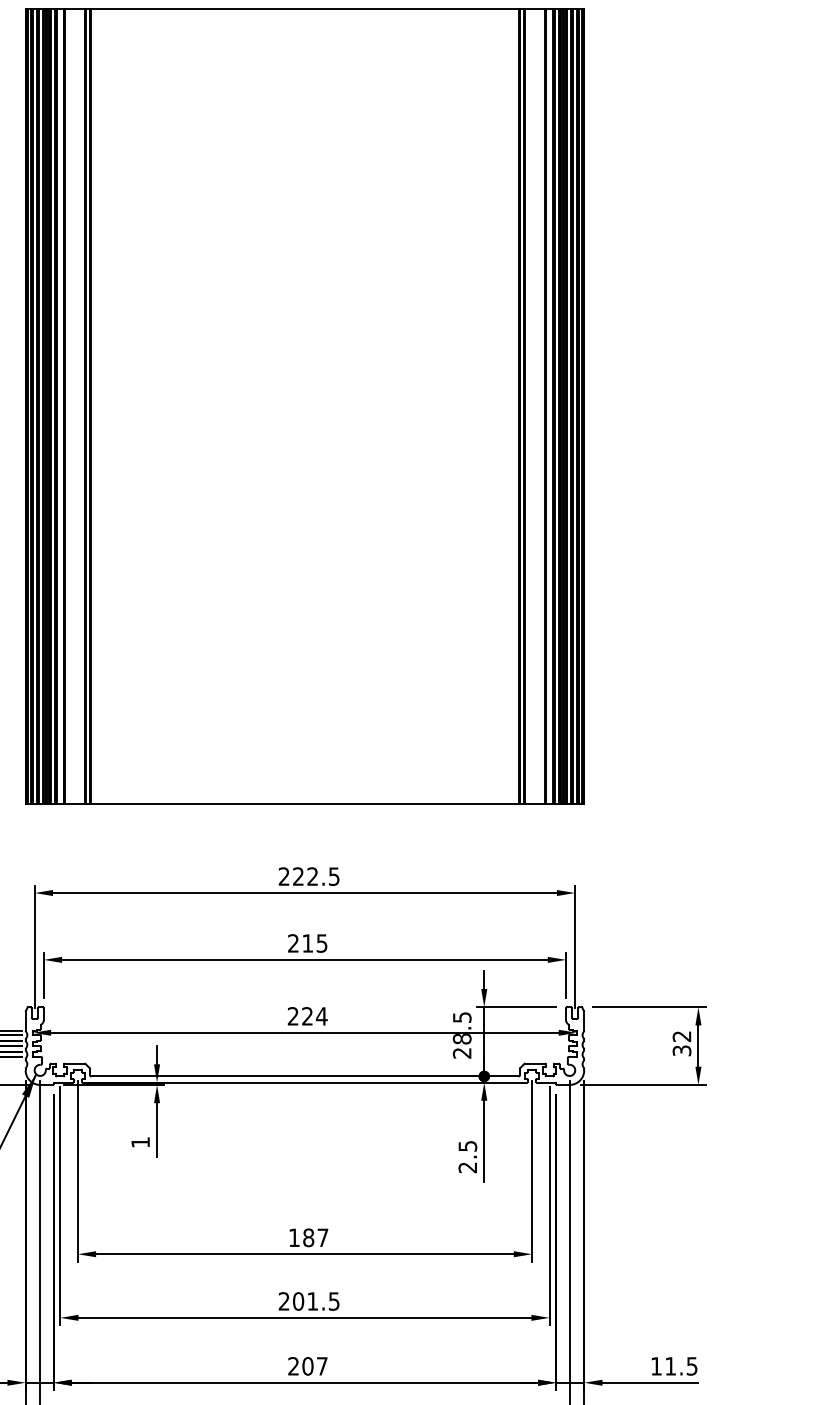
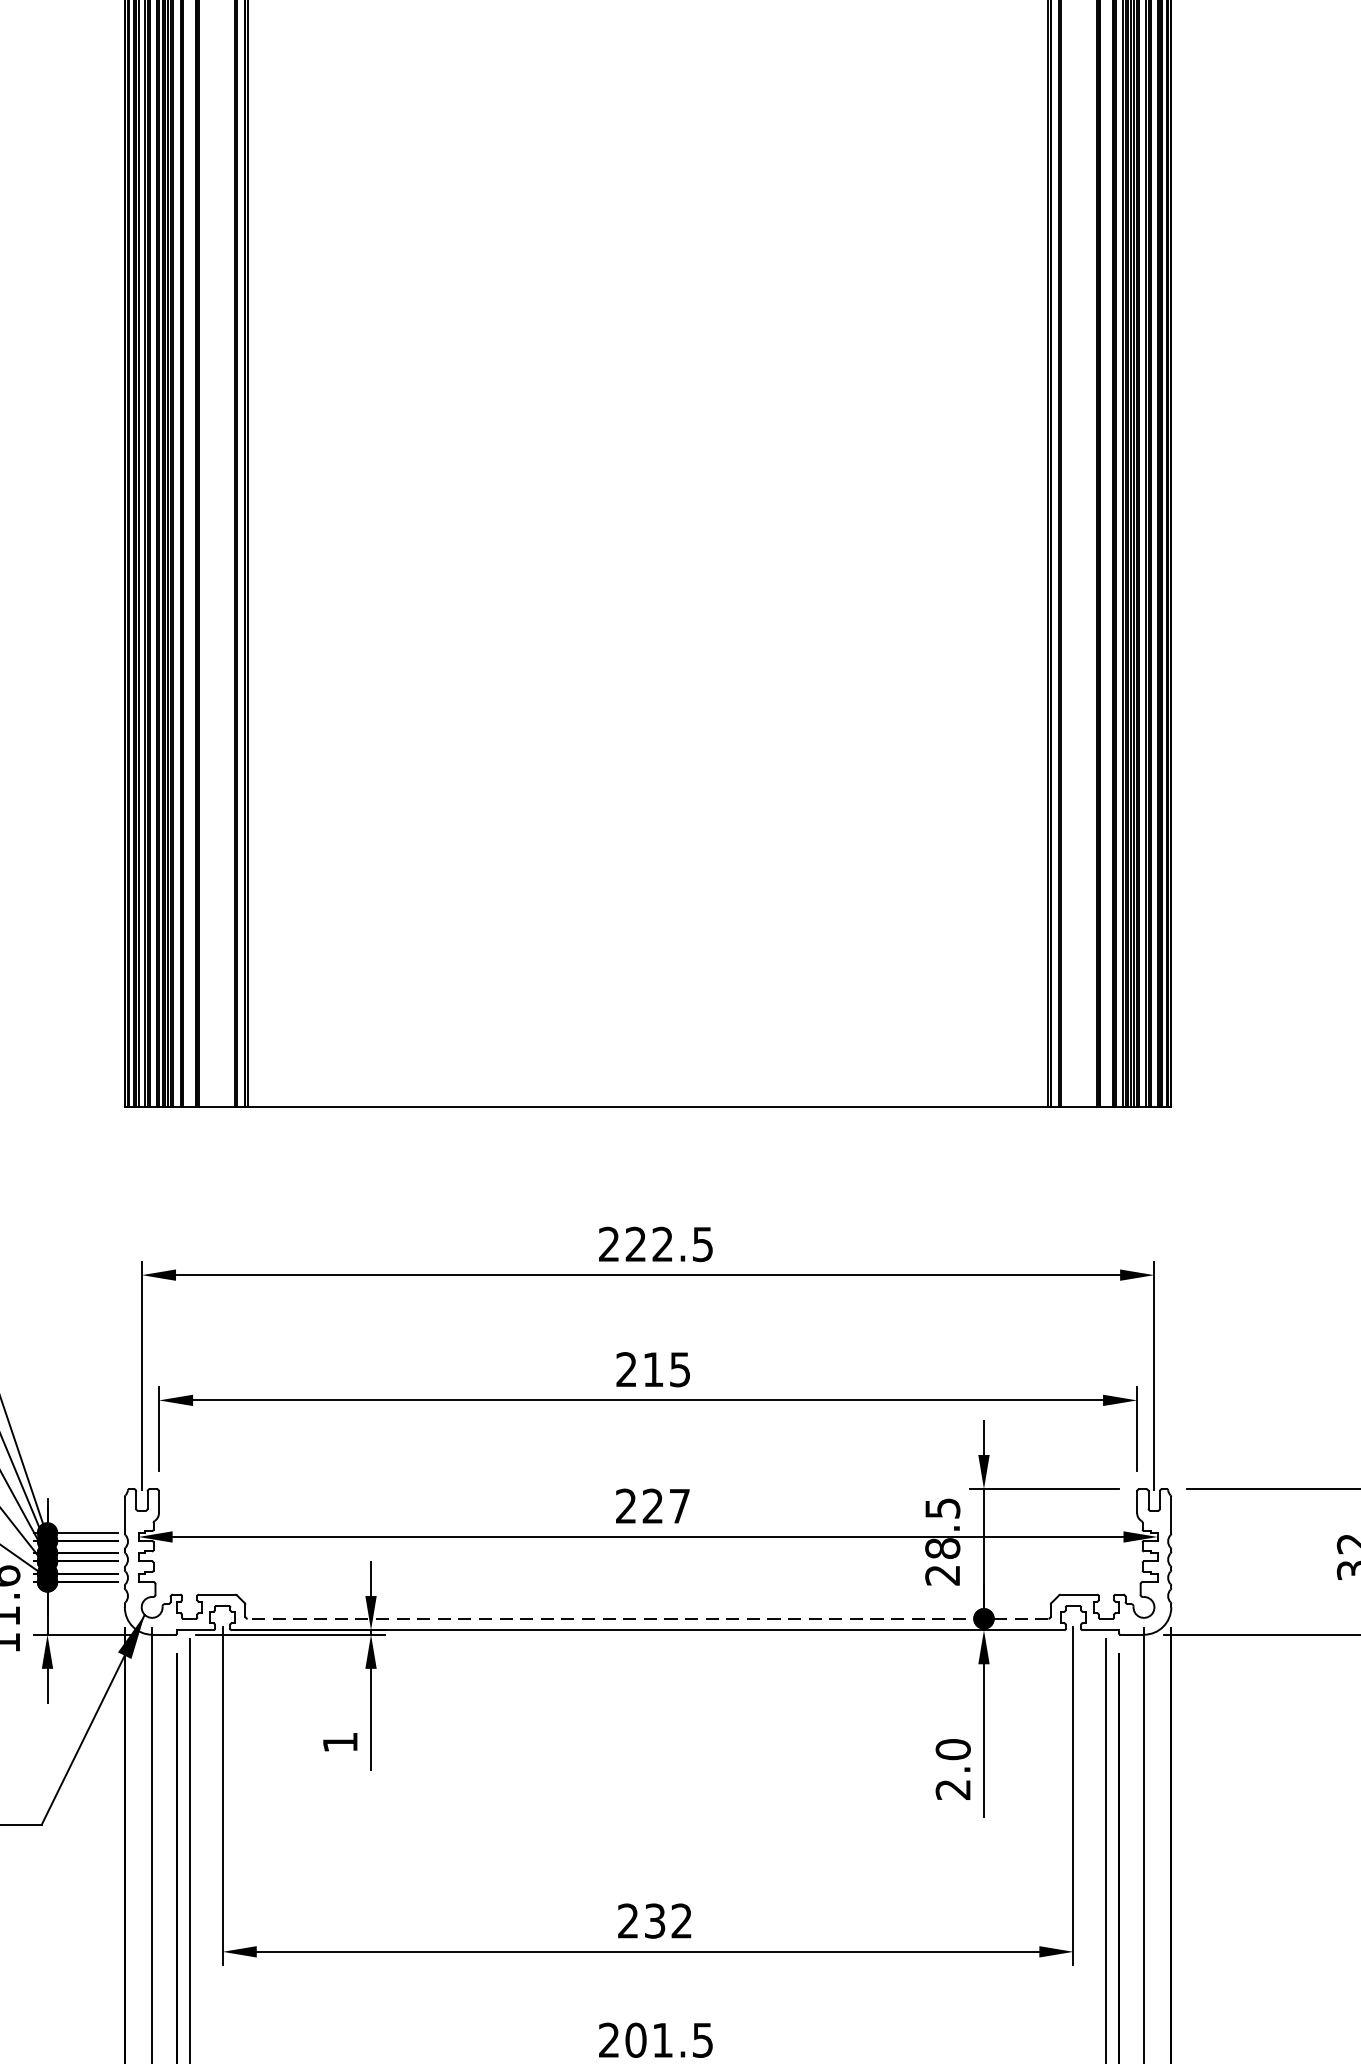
text: (321, 1016) -> (679, 1506), 224 -> 227
line: (304, 1076) -> (647, 1618), solid -> dashed
text: (467, 1145) -> (952, 1748), 2.5 -> 2.0
text: (308, 1237) -> (654, 1920), 187 -> 232

